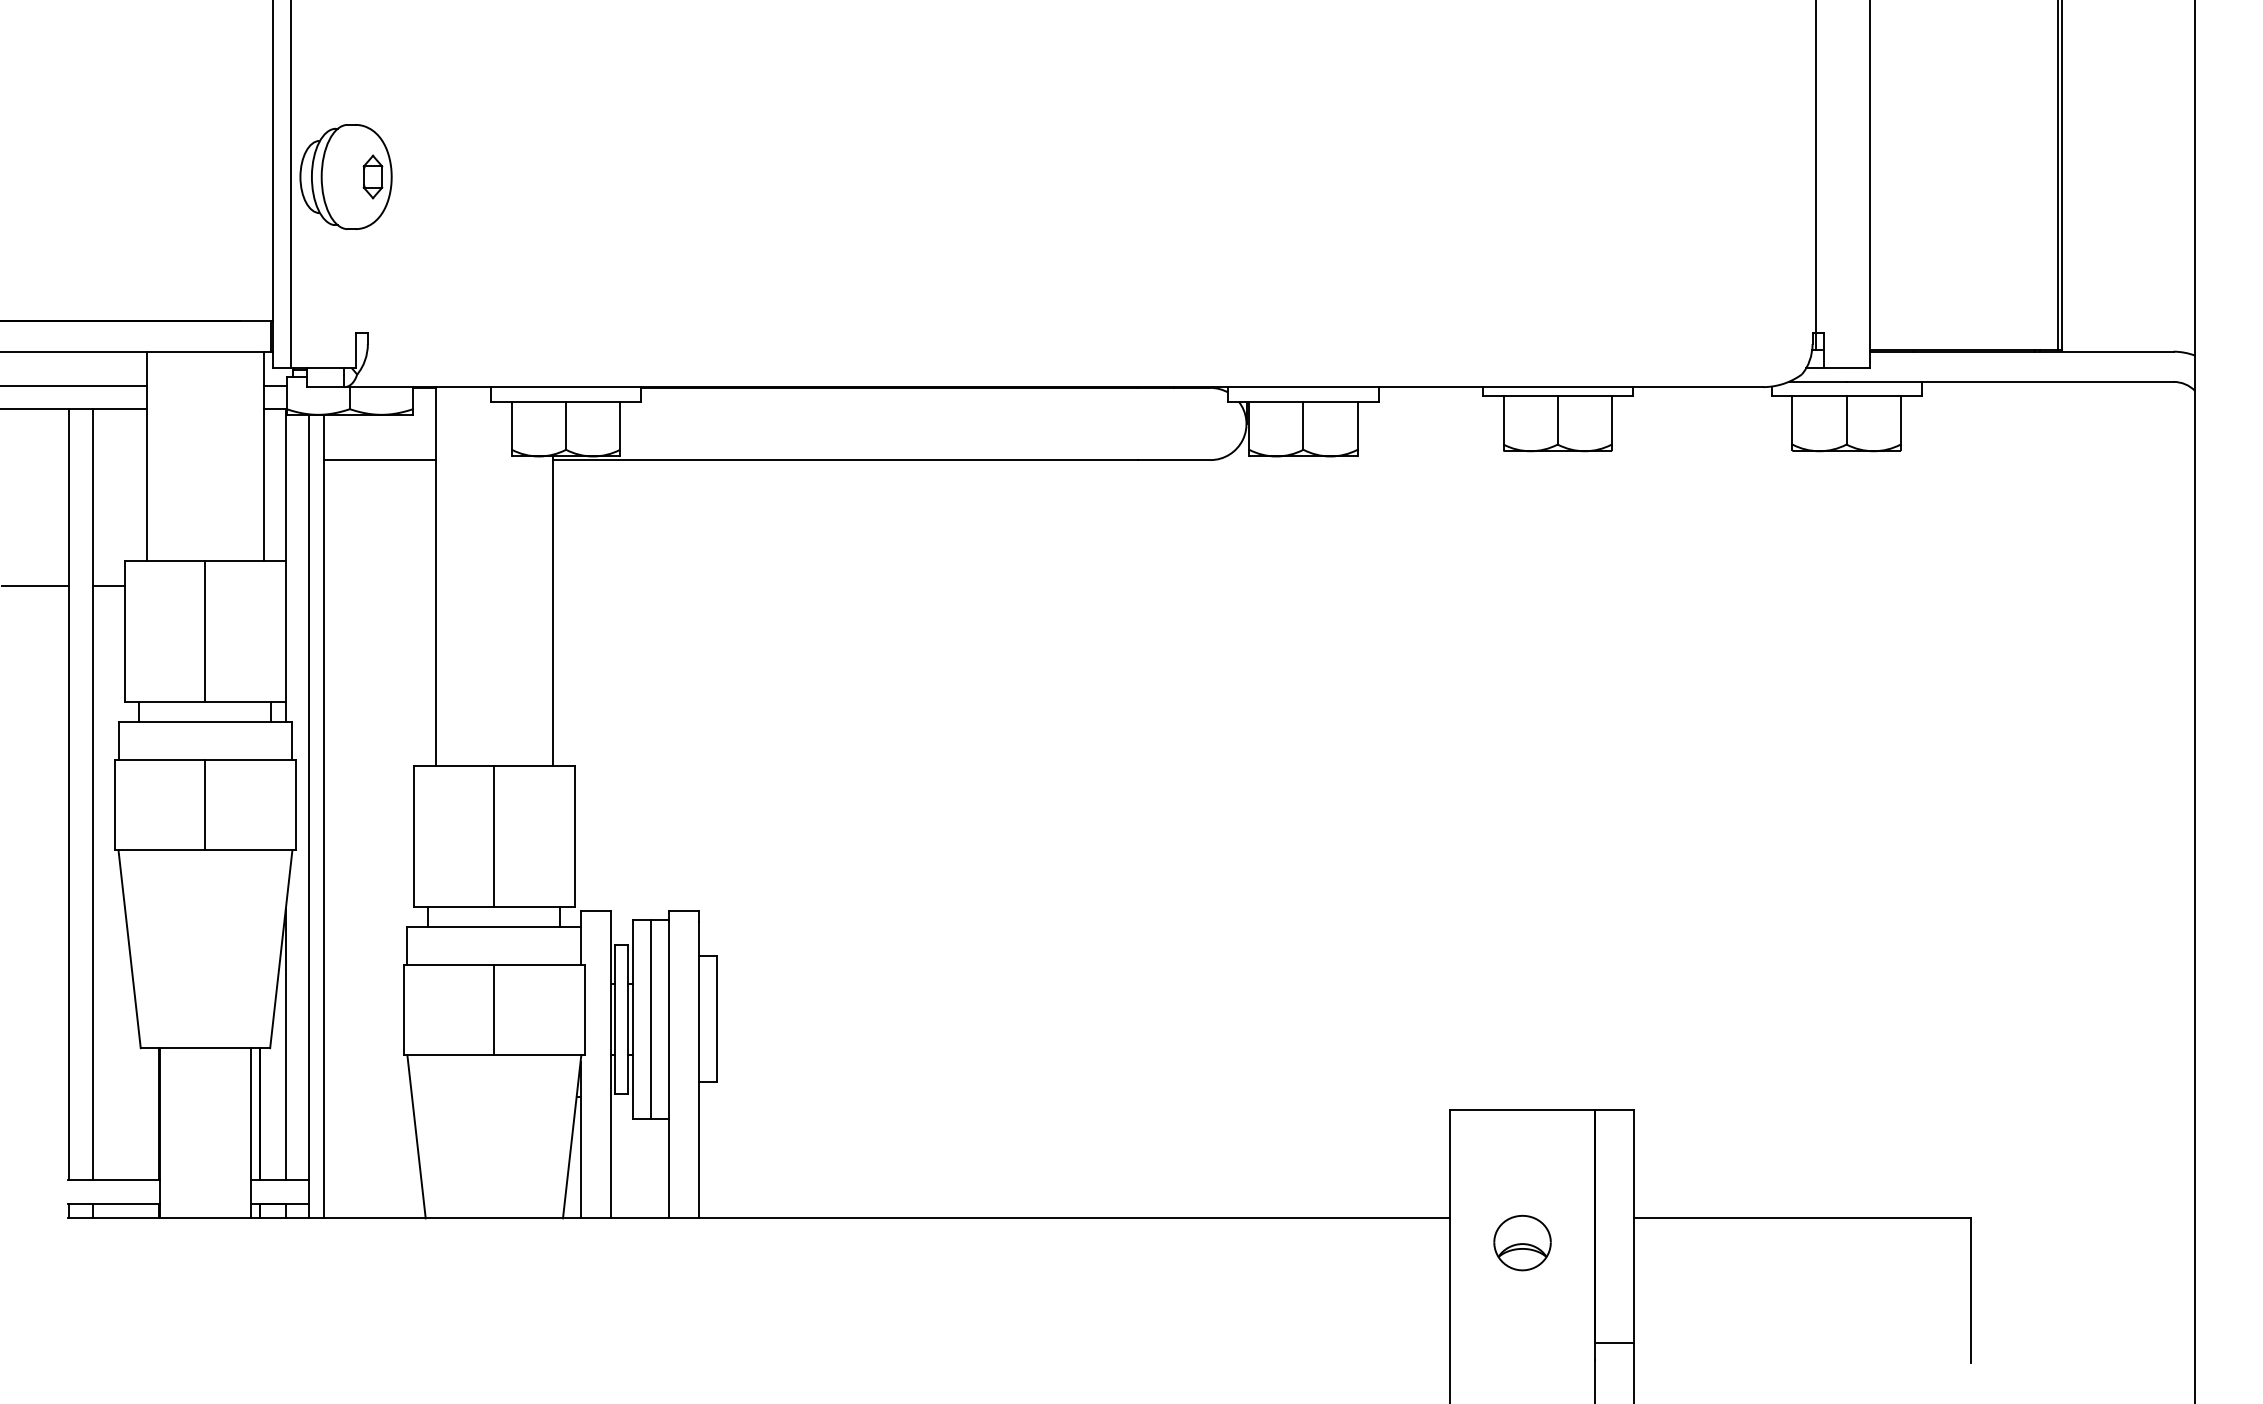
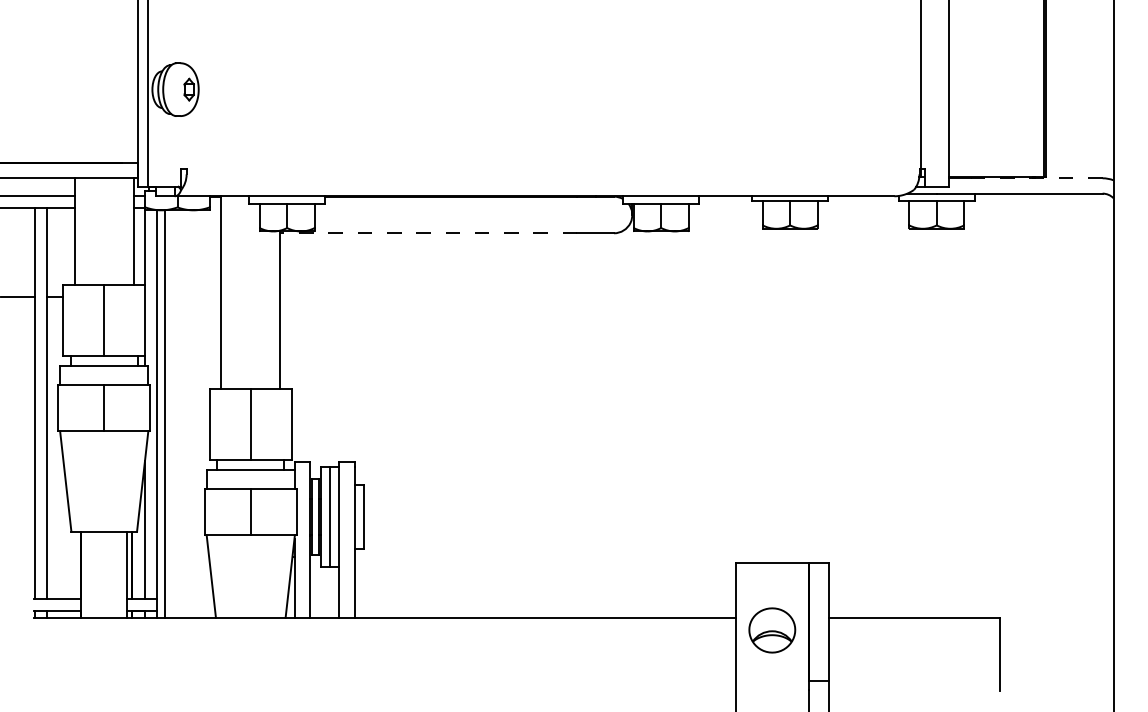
line: (2043, 352) -> (1036, 178), solid -> dashed
line: (379, 460) -> (192, 233), removed
line: (844, 460) -> (428, 233), solid -> dashed
part: (1522, 1243) -> (772, 630), size x1.6

